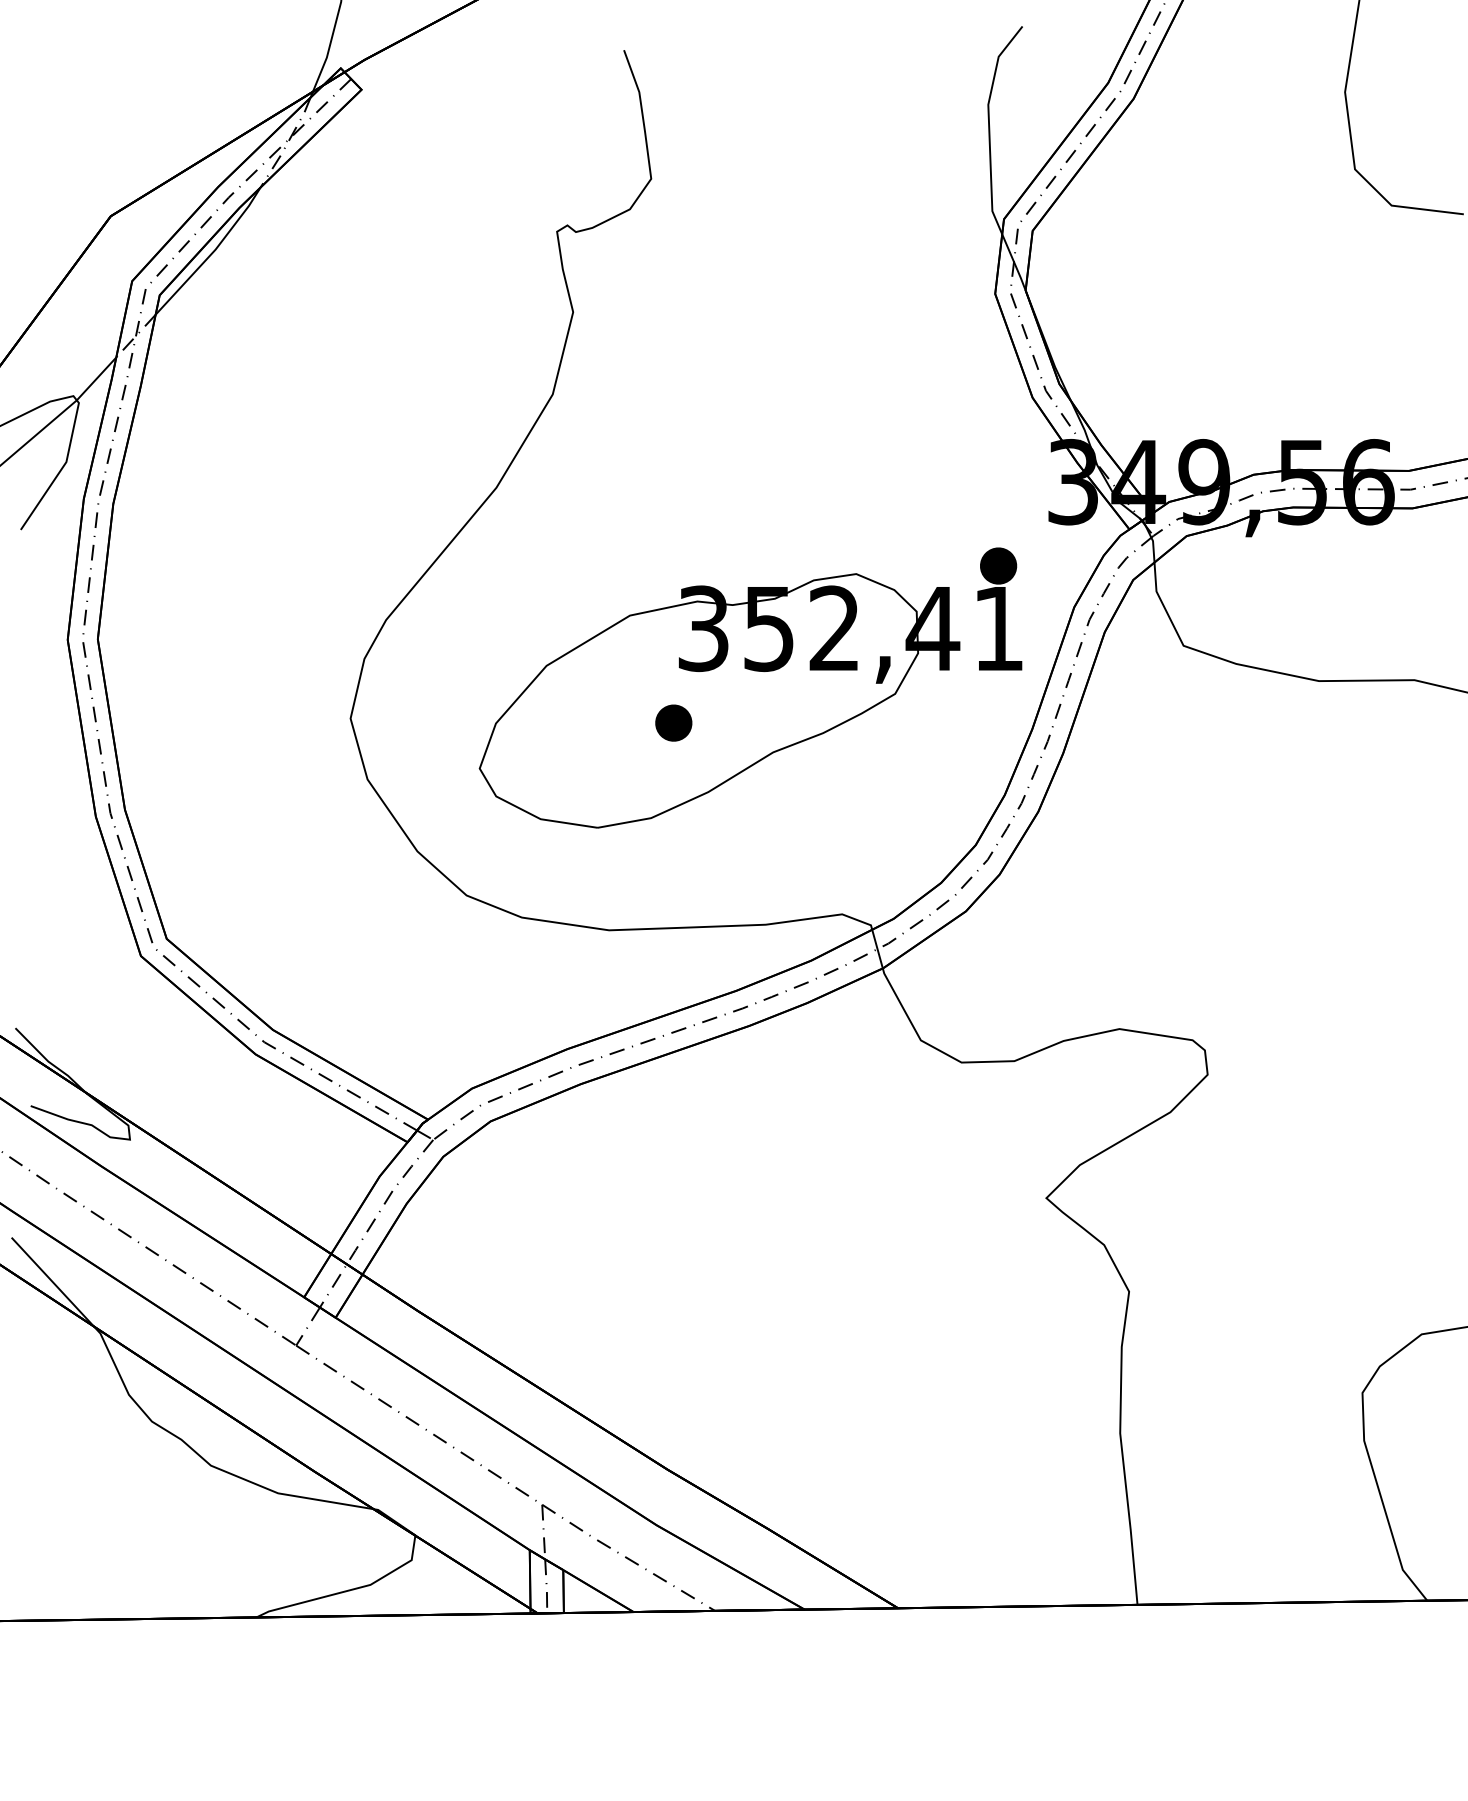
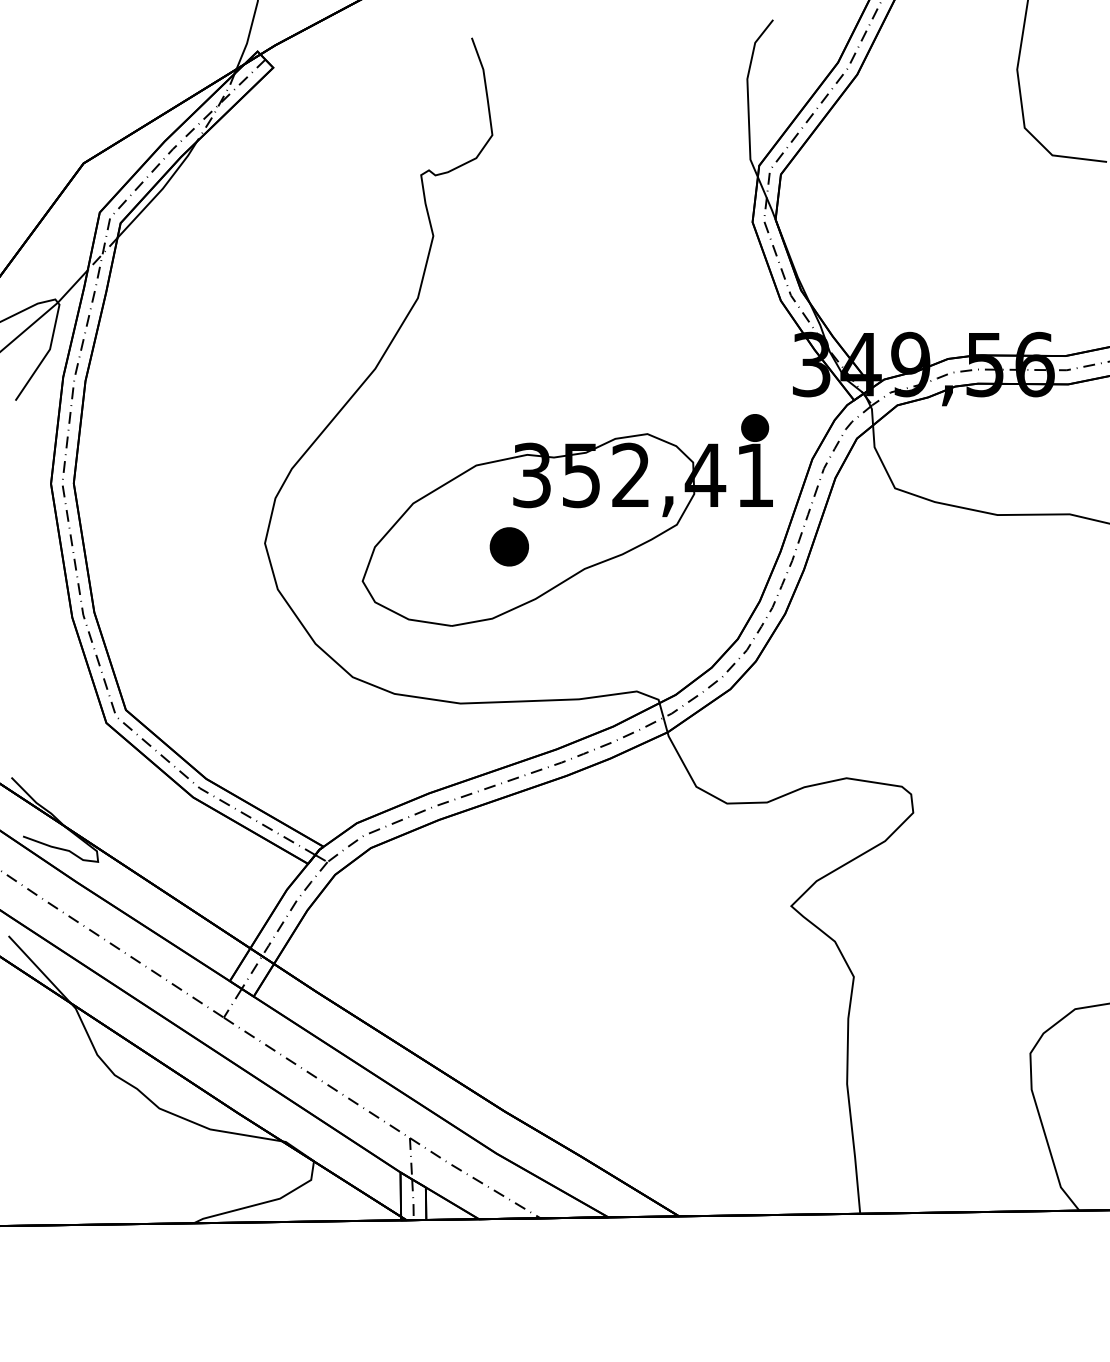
part: (673, 722) -> (509, 546), size x1.4

